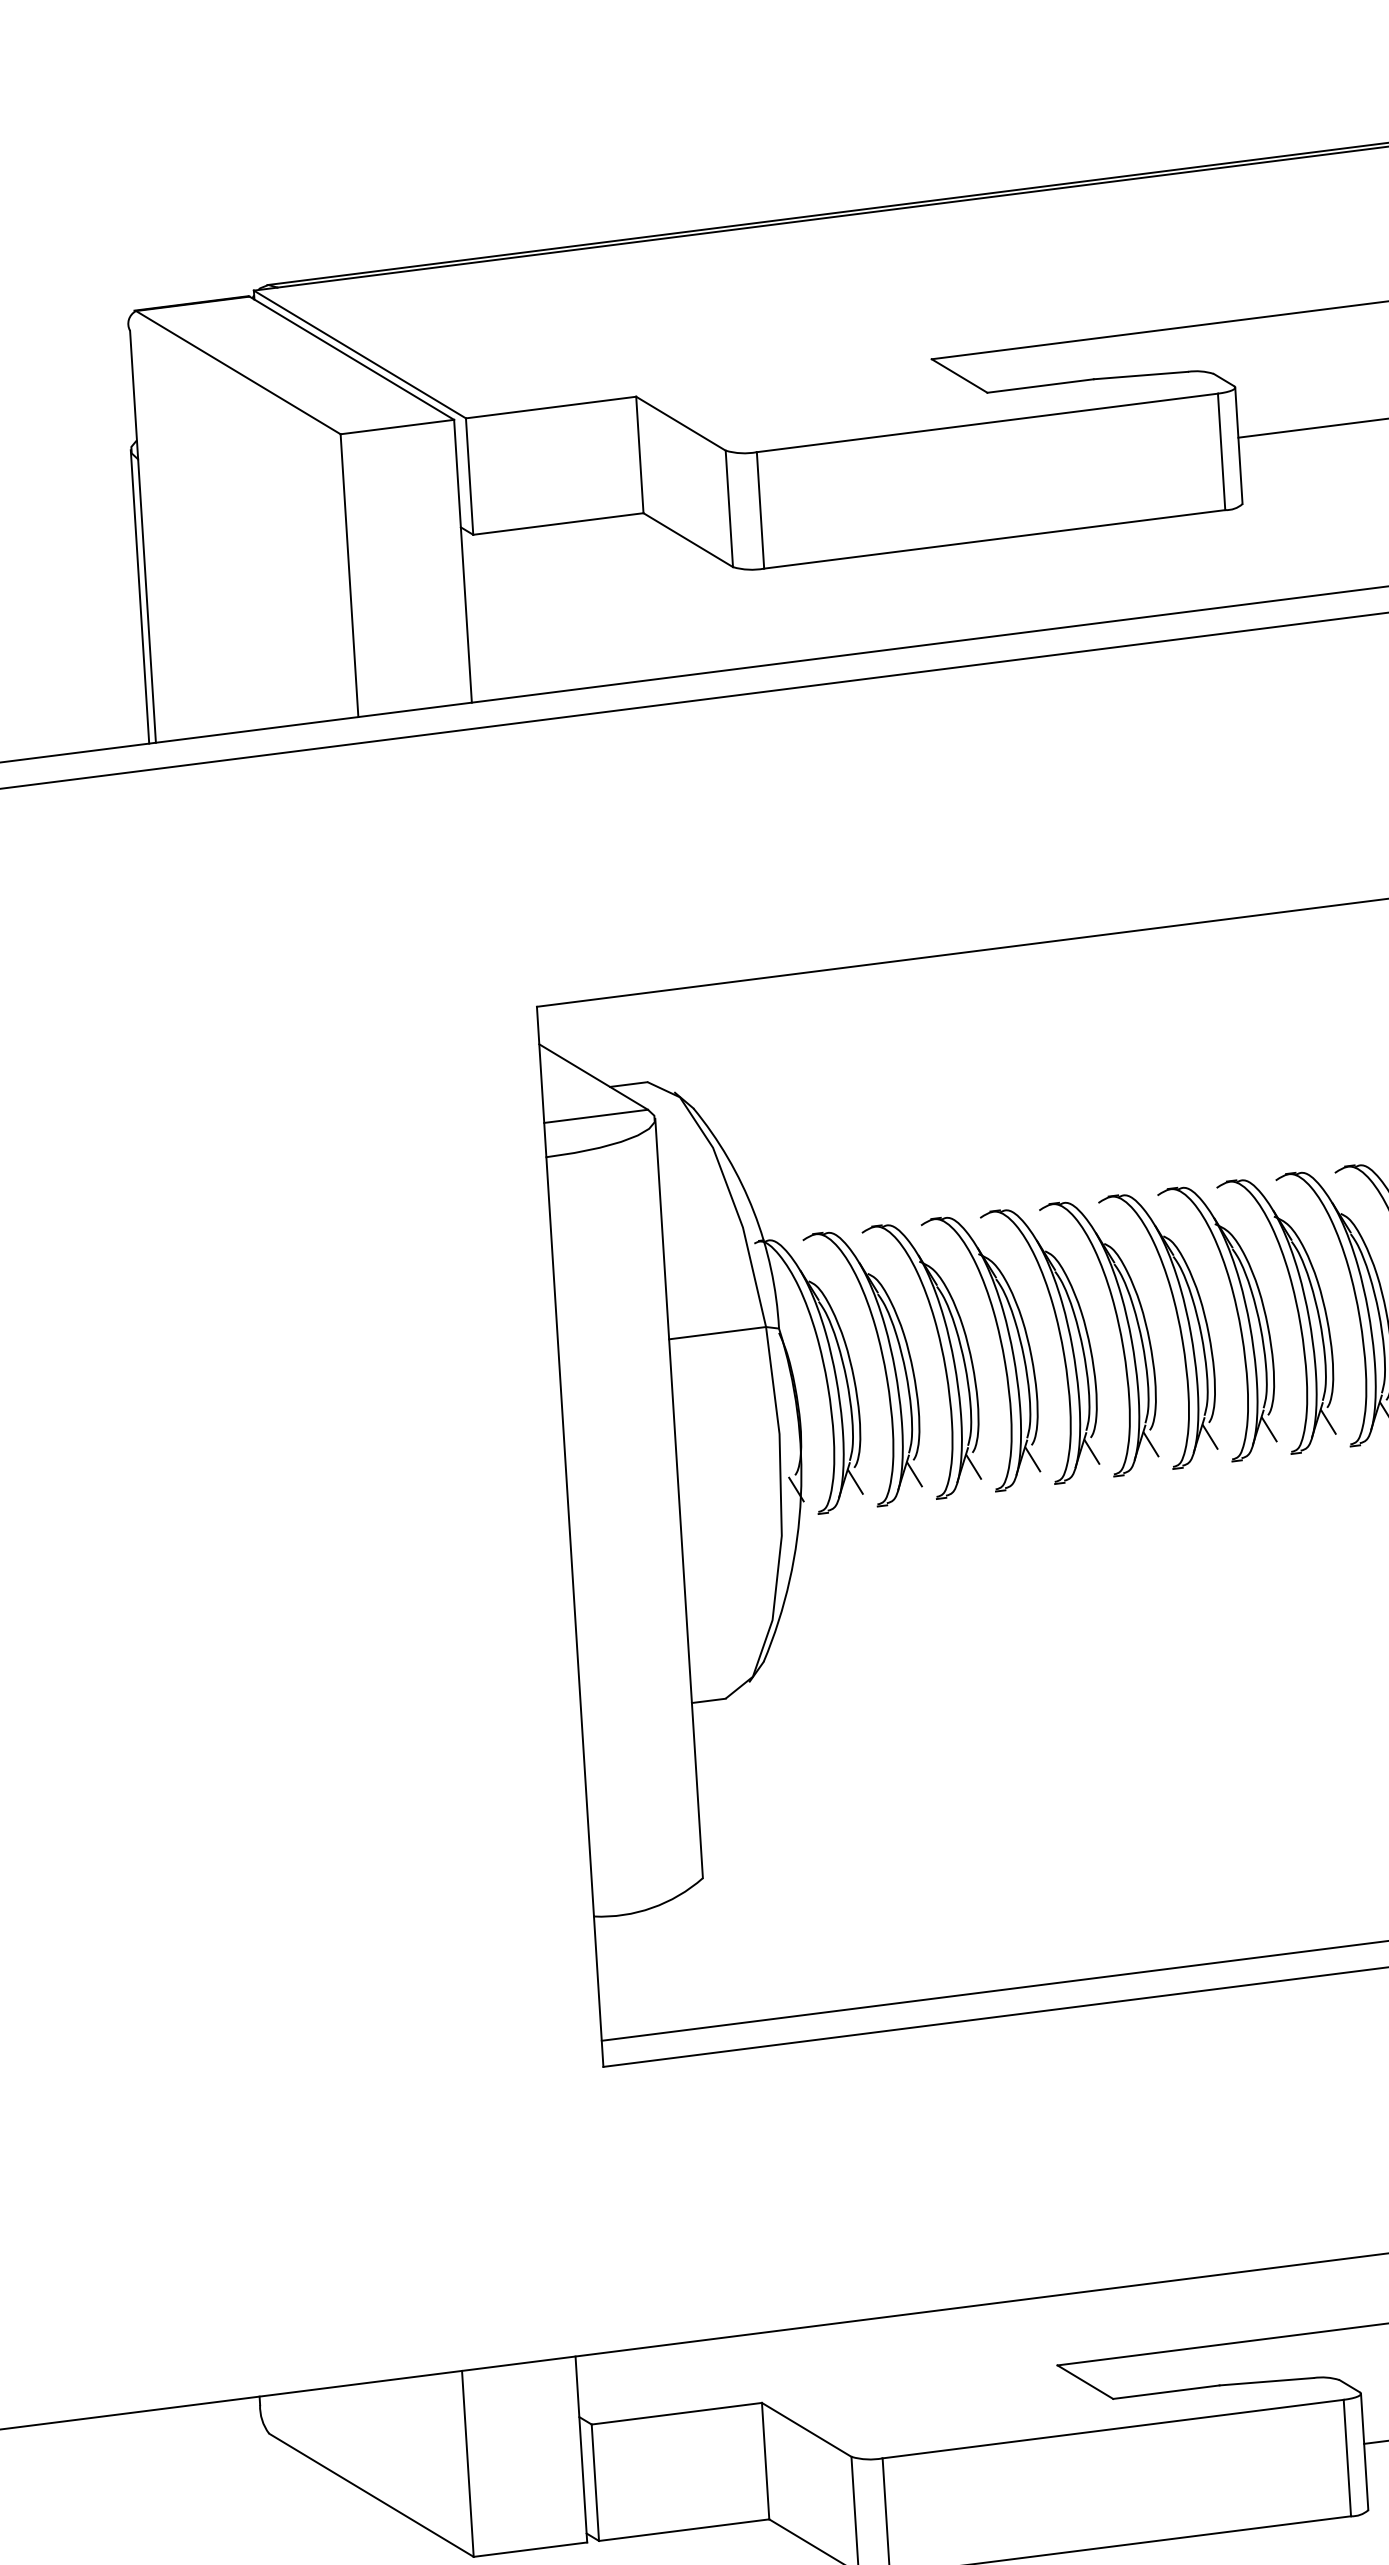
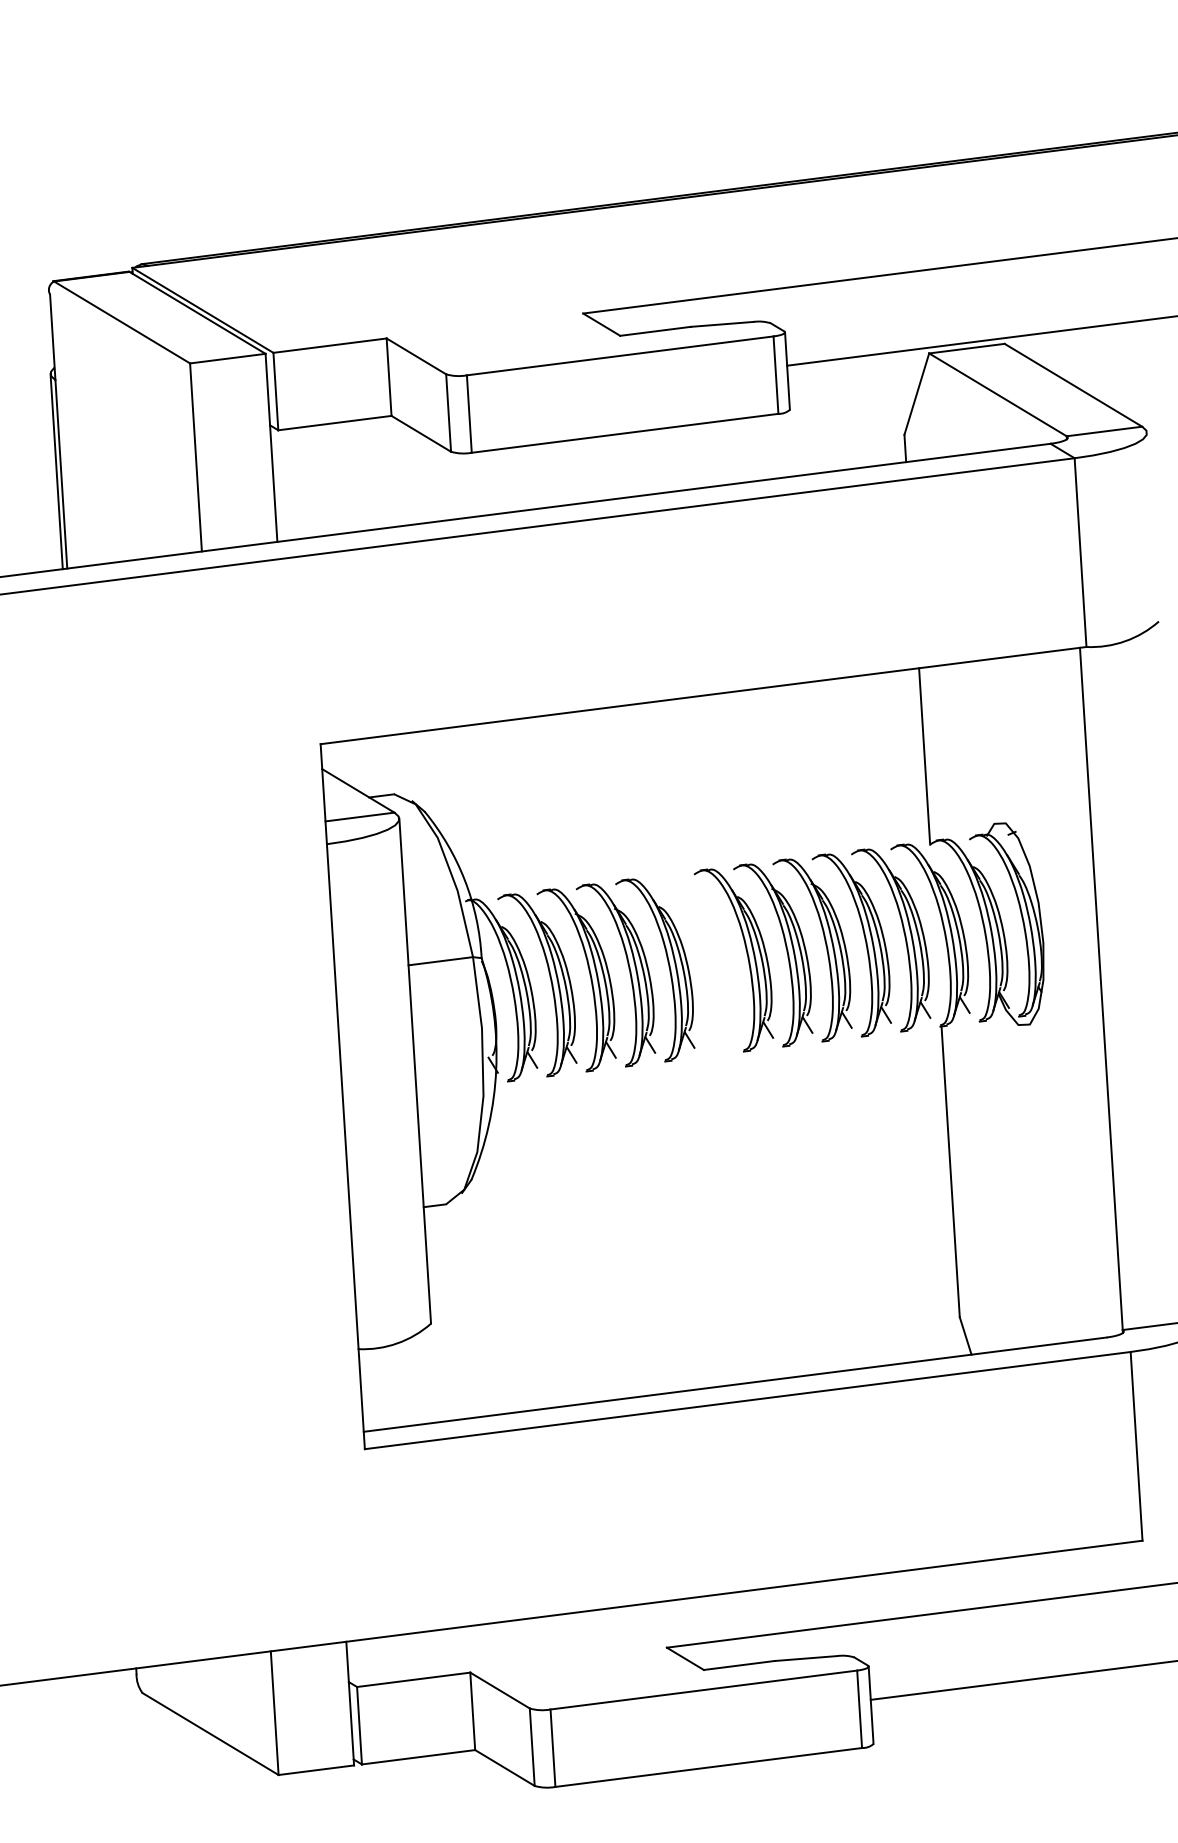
part: (1118, 1332) -> (707, 960), removed

